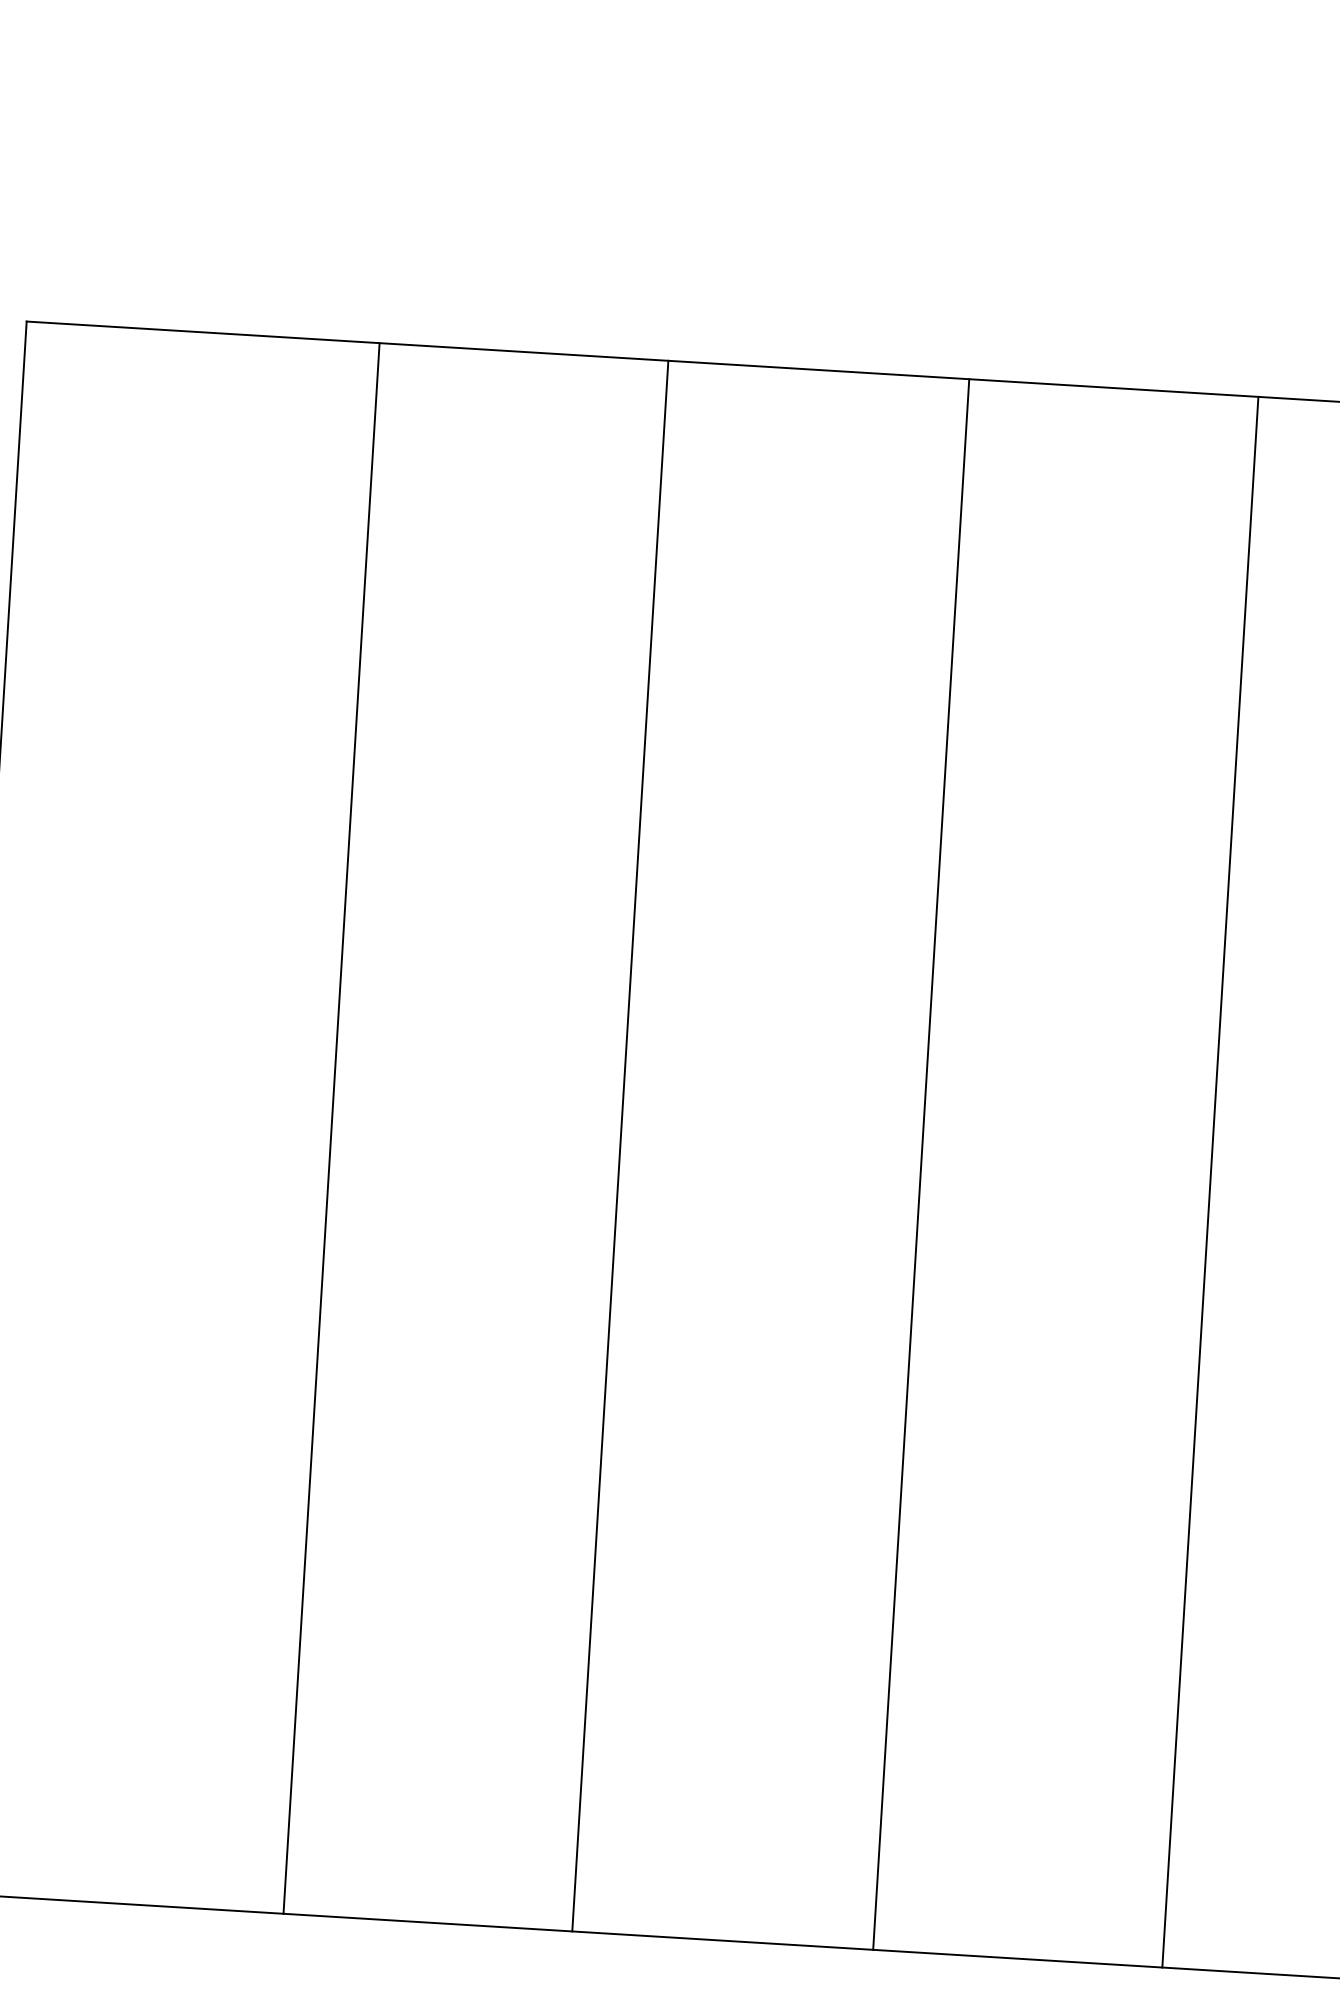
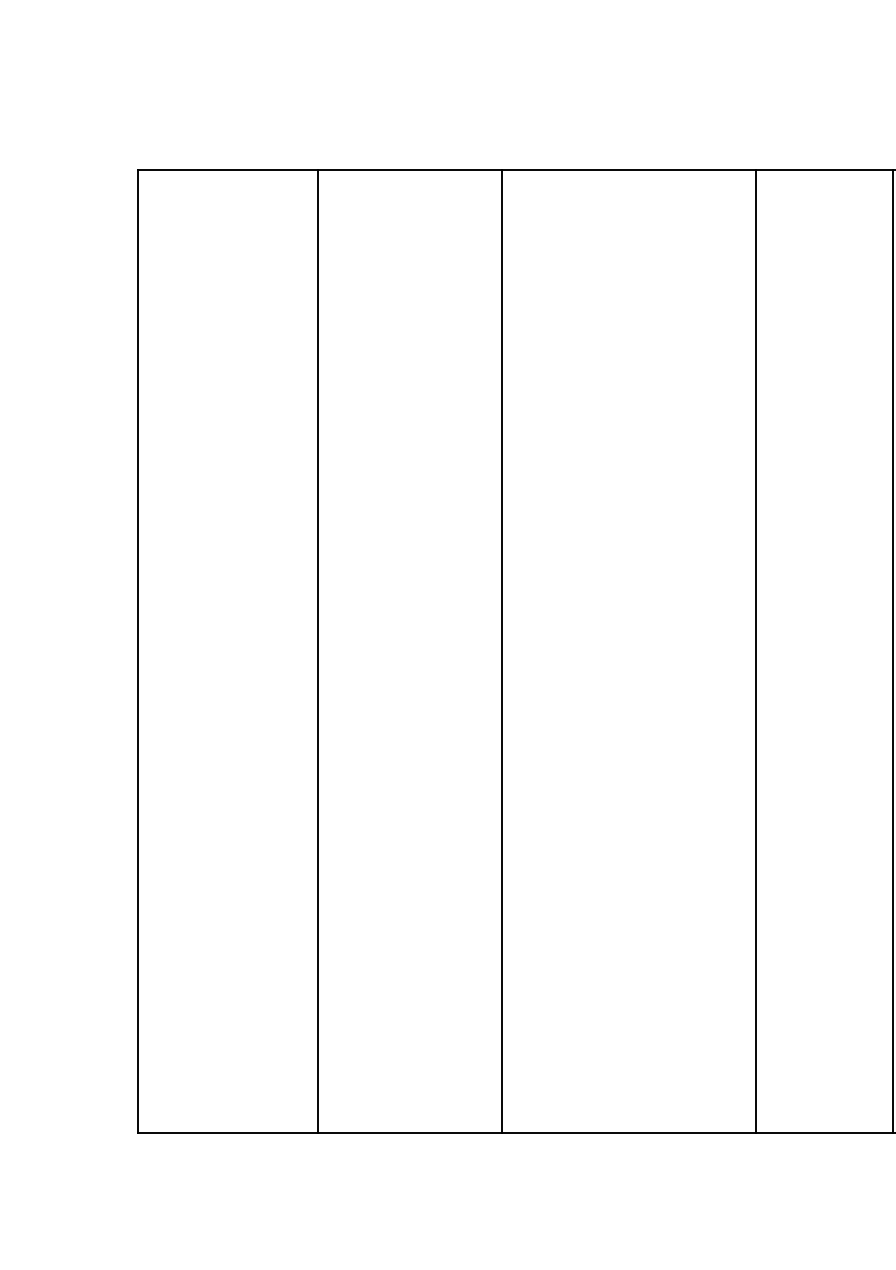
line: (331, 1127) -> (317, 651), moved
line: (620, 1145) -> (501, 651), moved
line: (921, 1163) -> (756, 651), moved

